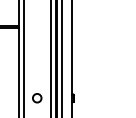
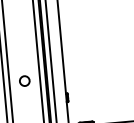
circle: (37, 98) -> (25, 81), moved

